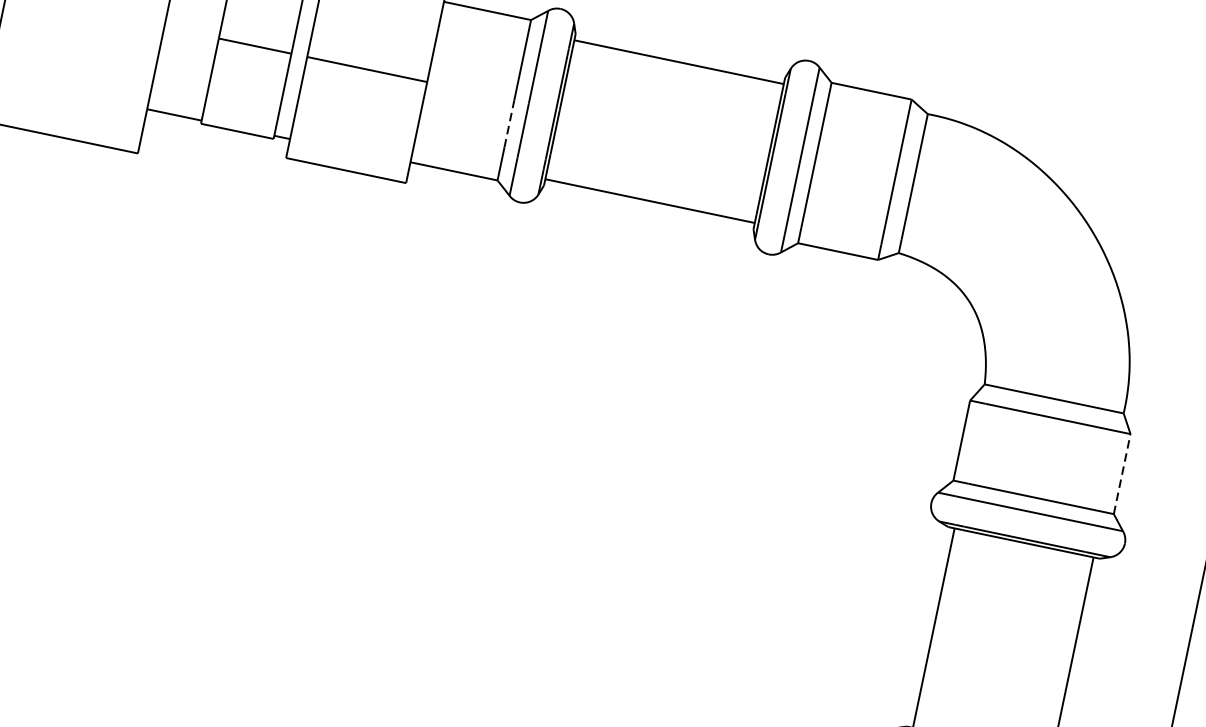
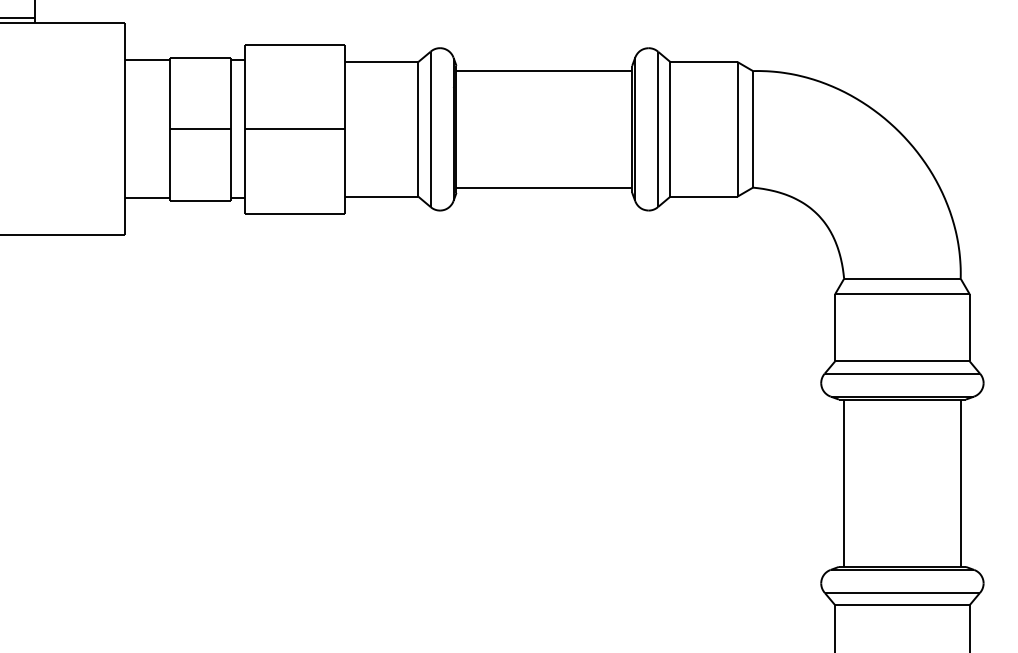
line: (509, 124) -> (418, 149), dashed -> solid
line: (1122, 473) -> (969, 327), dashed -> solid

